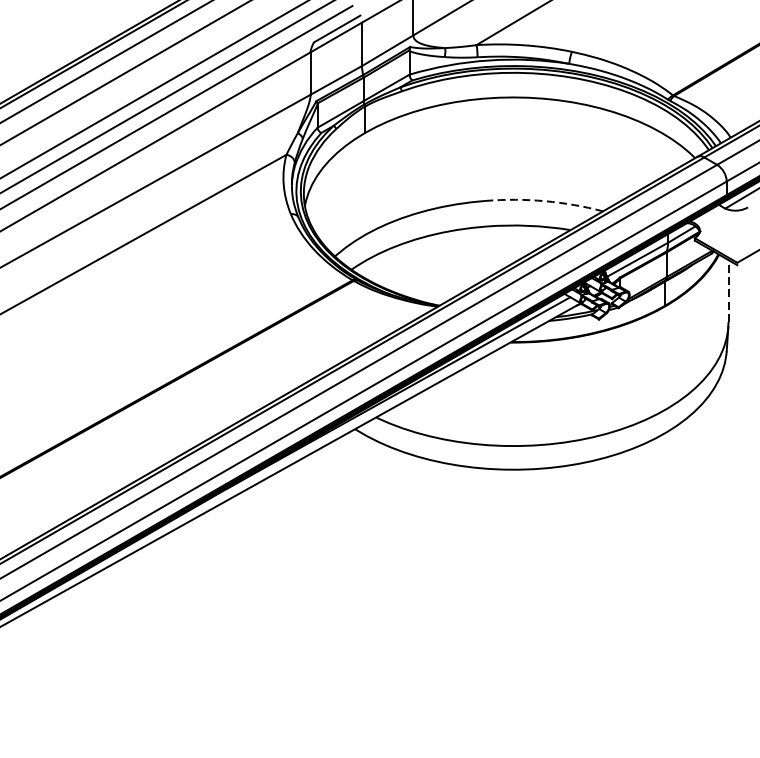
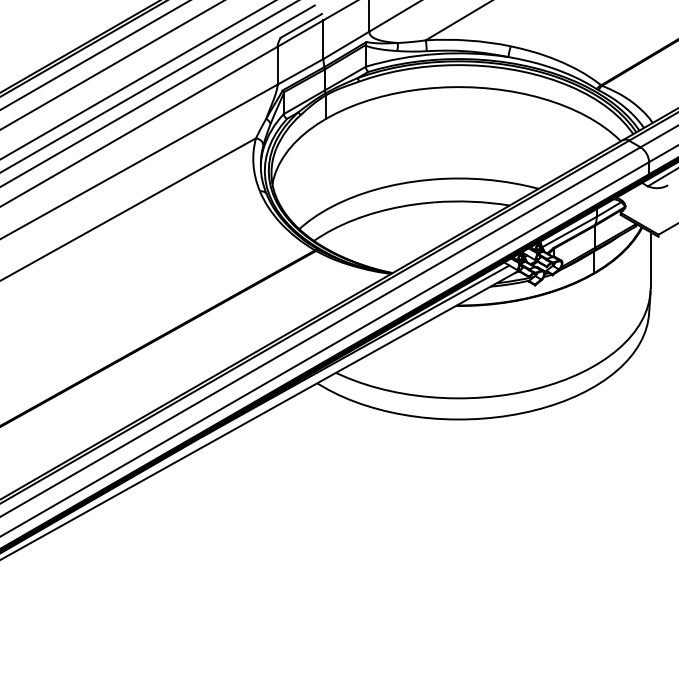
arc: (544, 200) -> (486, 179), dashed -> solid
line: (728, 290) -> (650, 259), dashed -> solid

